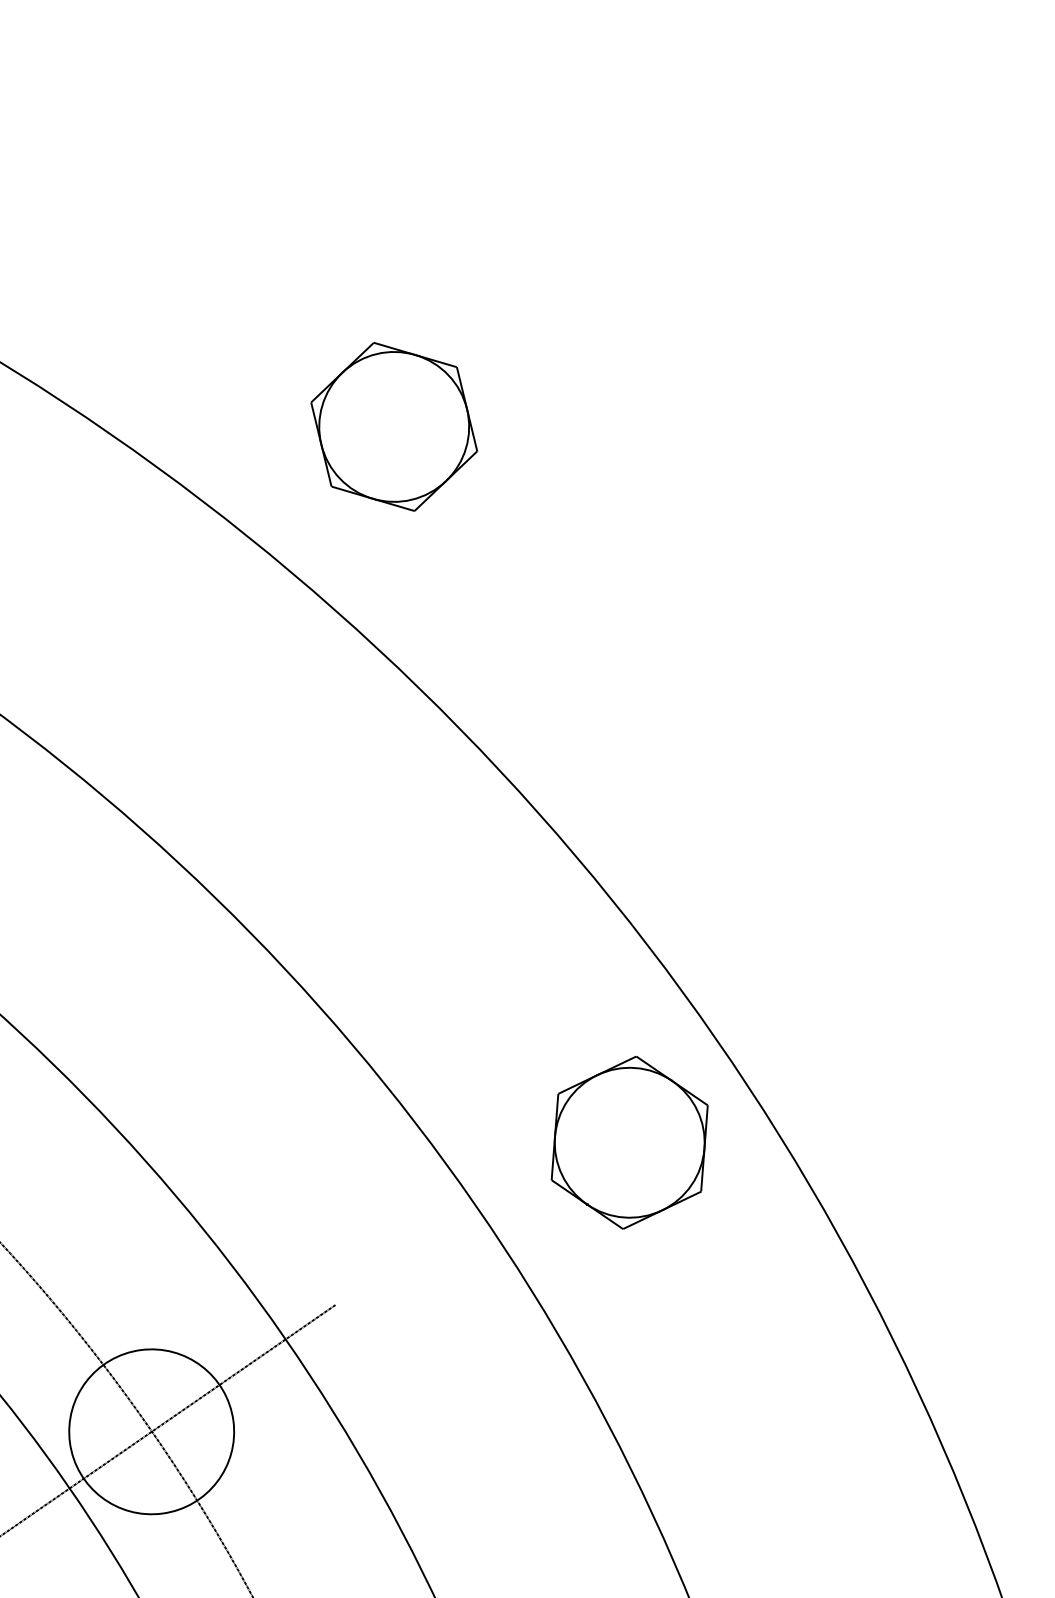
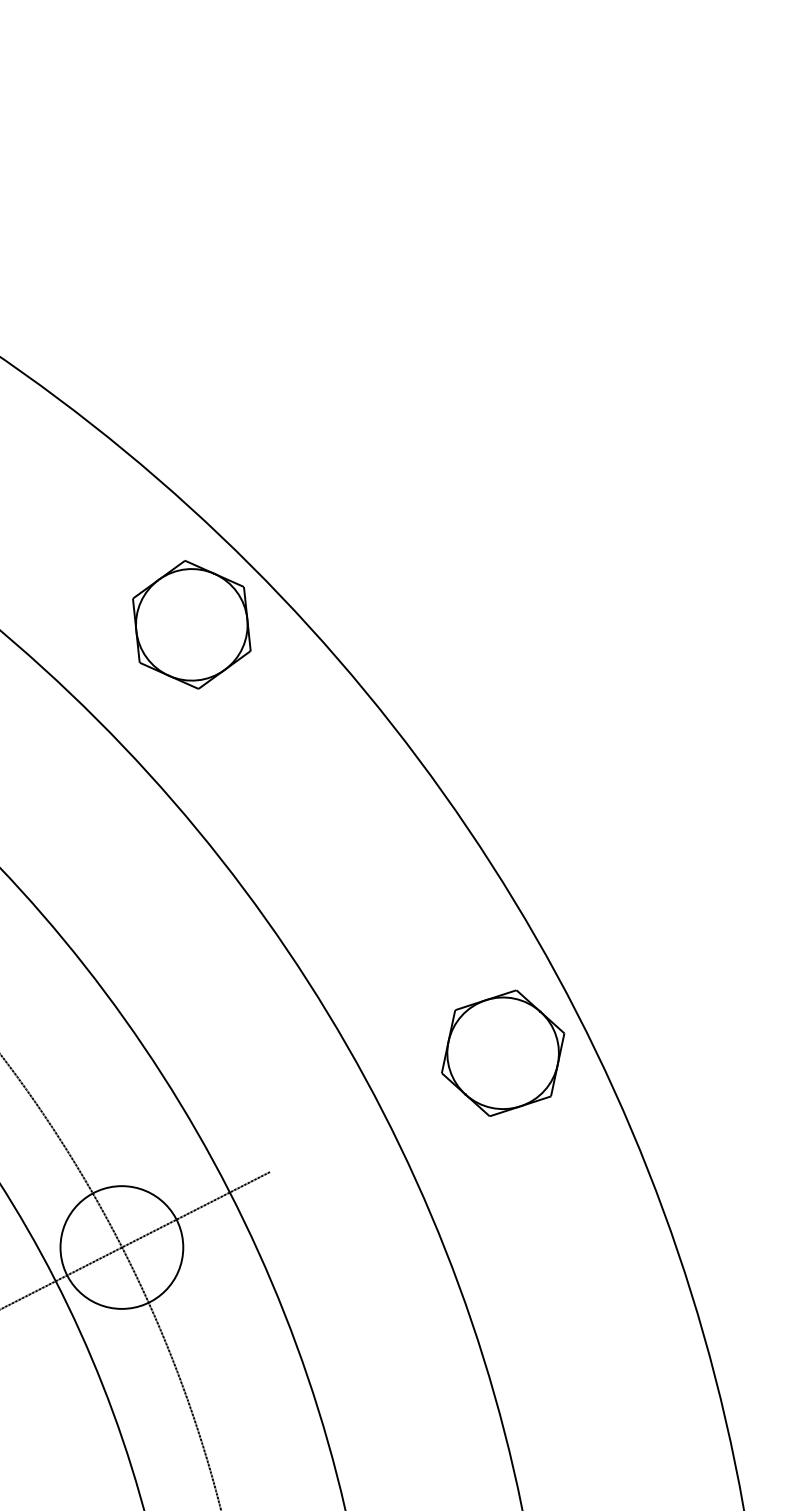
part: (393, 426) -> (191, 624), moved
part: (630, 1141) -> (503, 1052), moved

